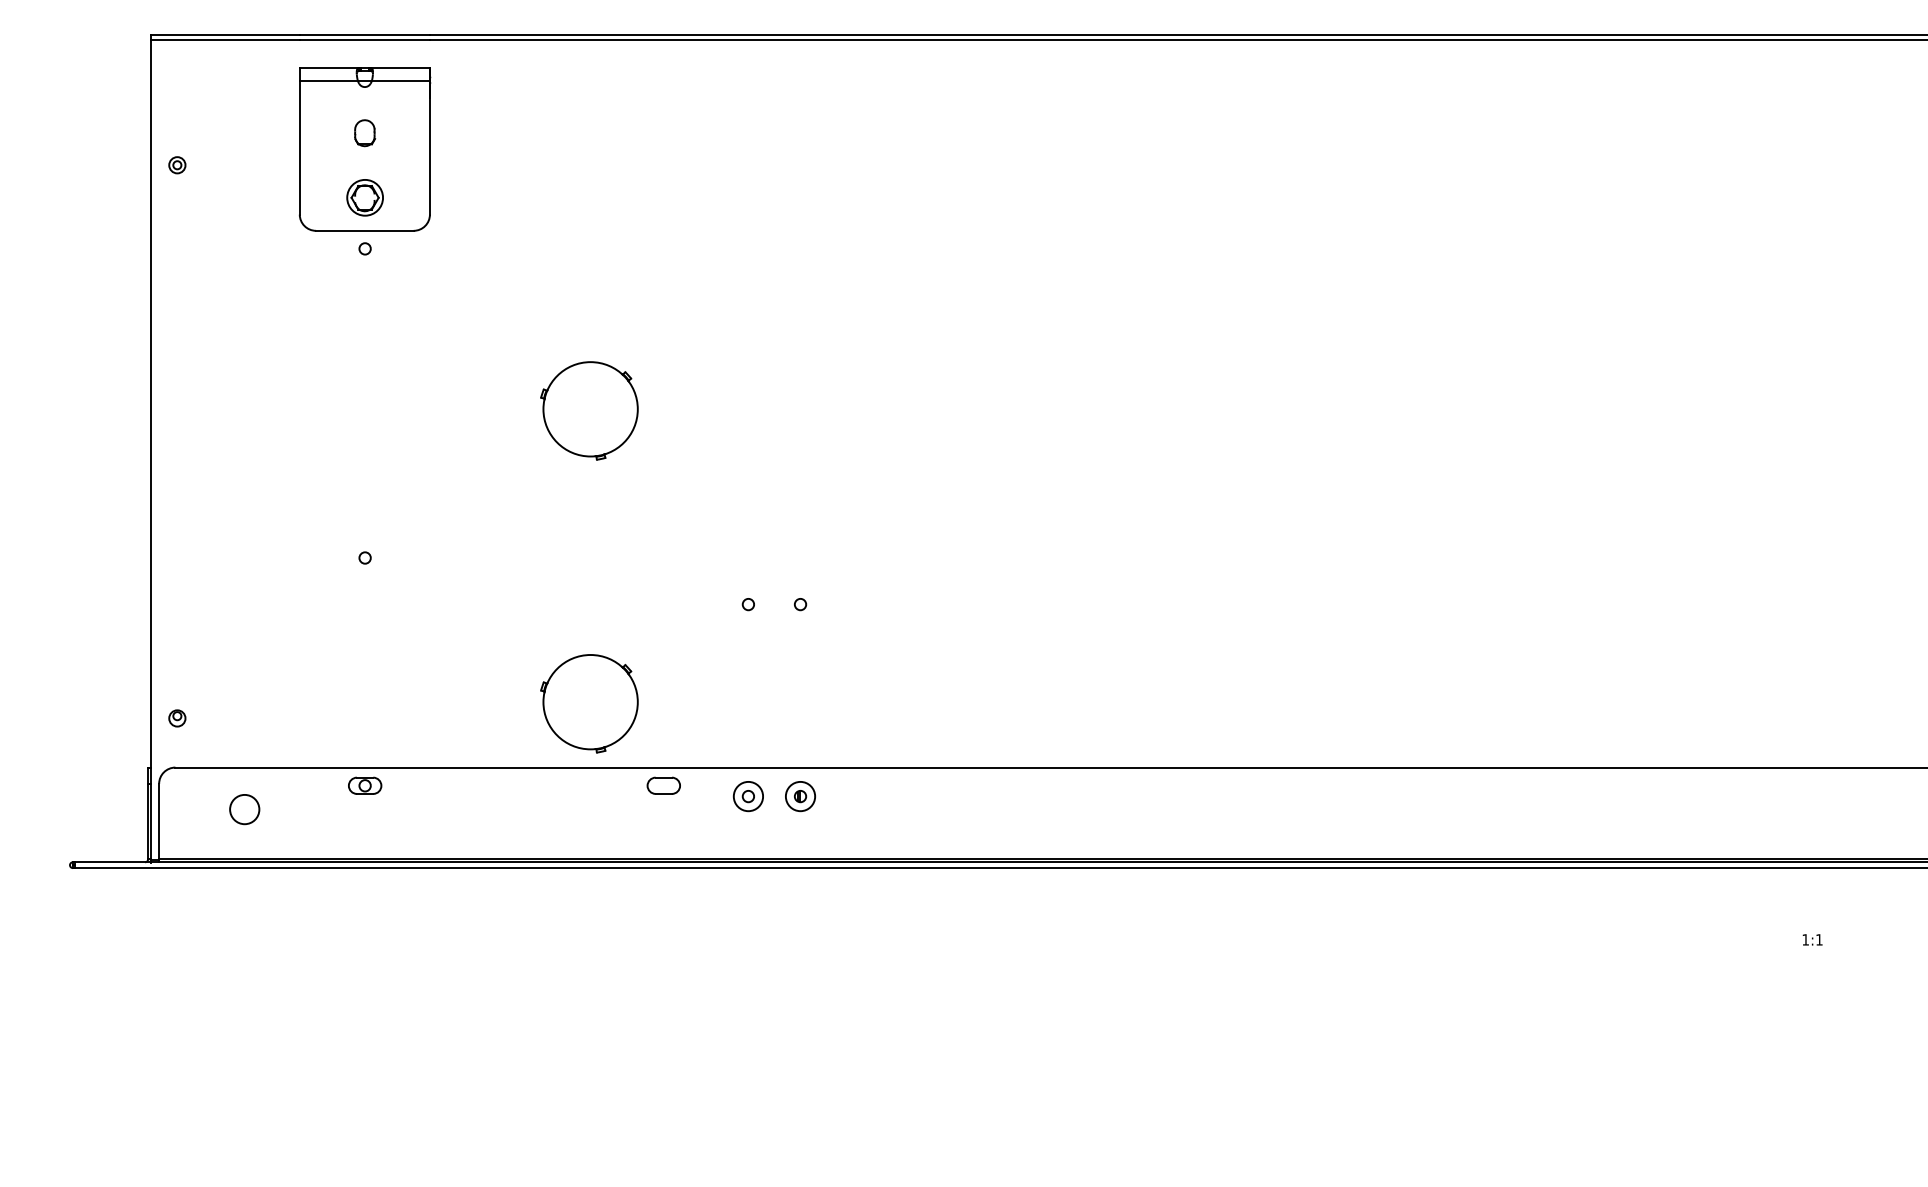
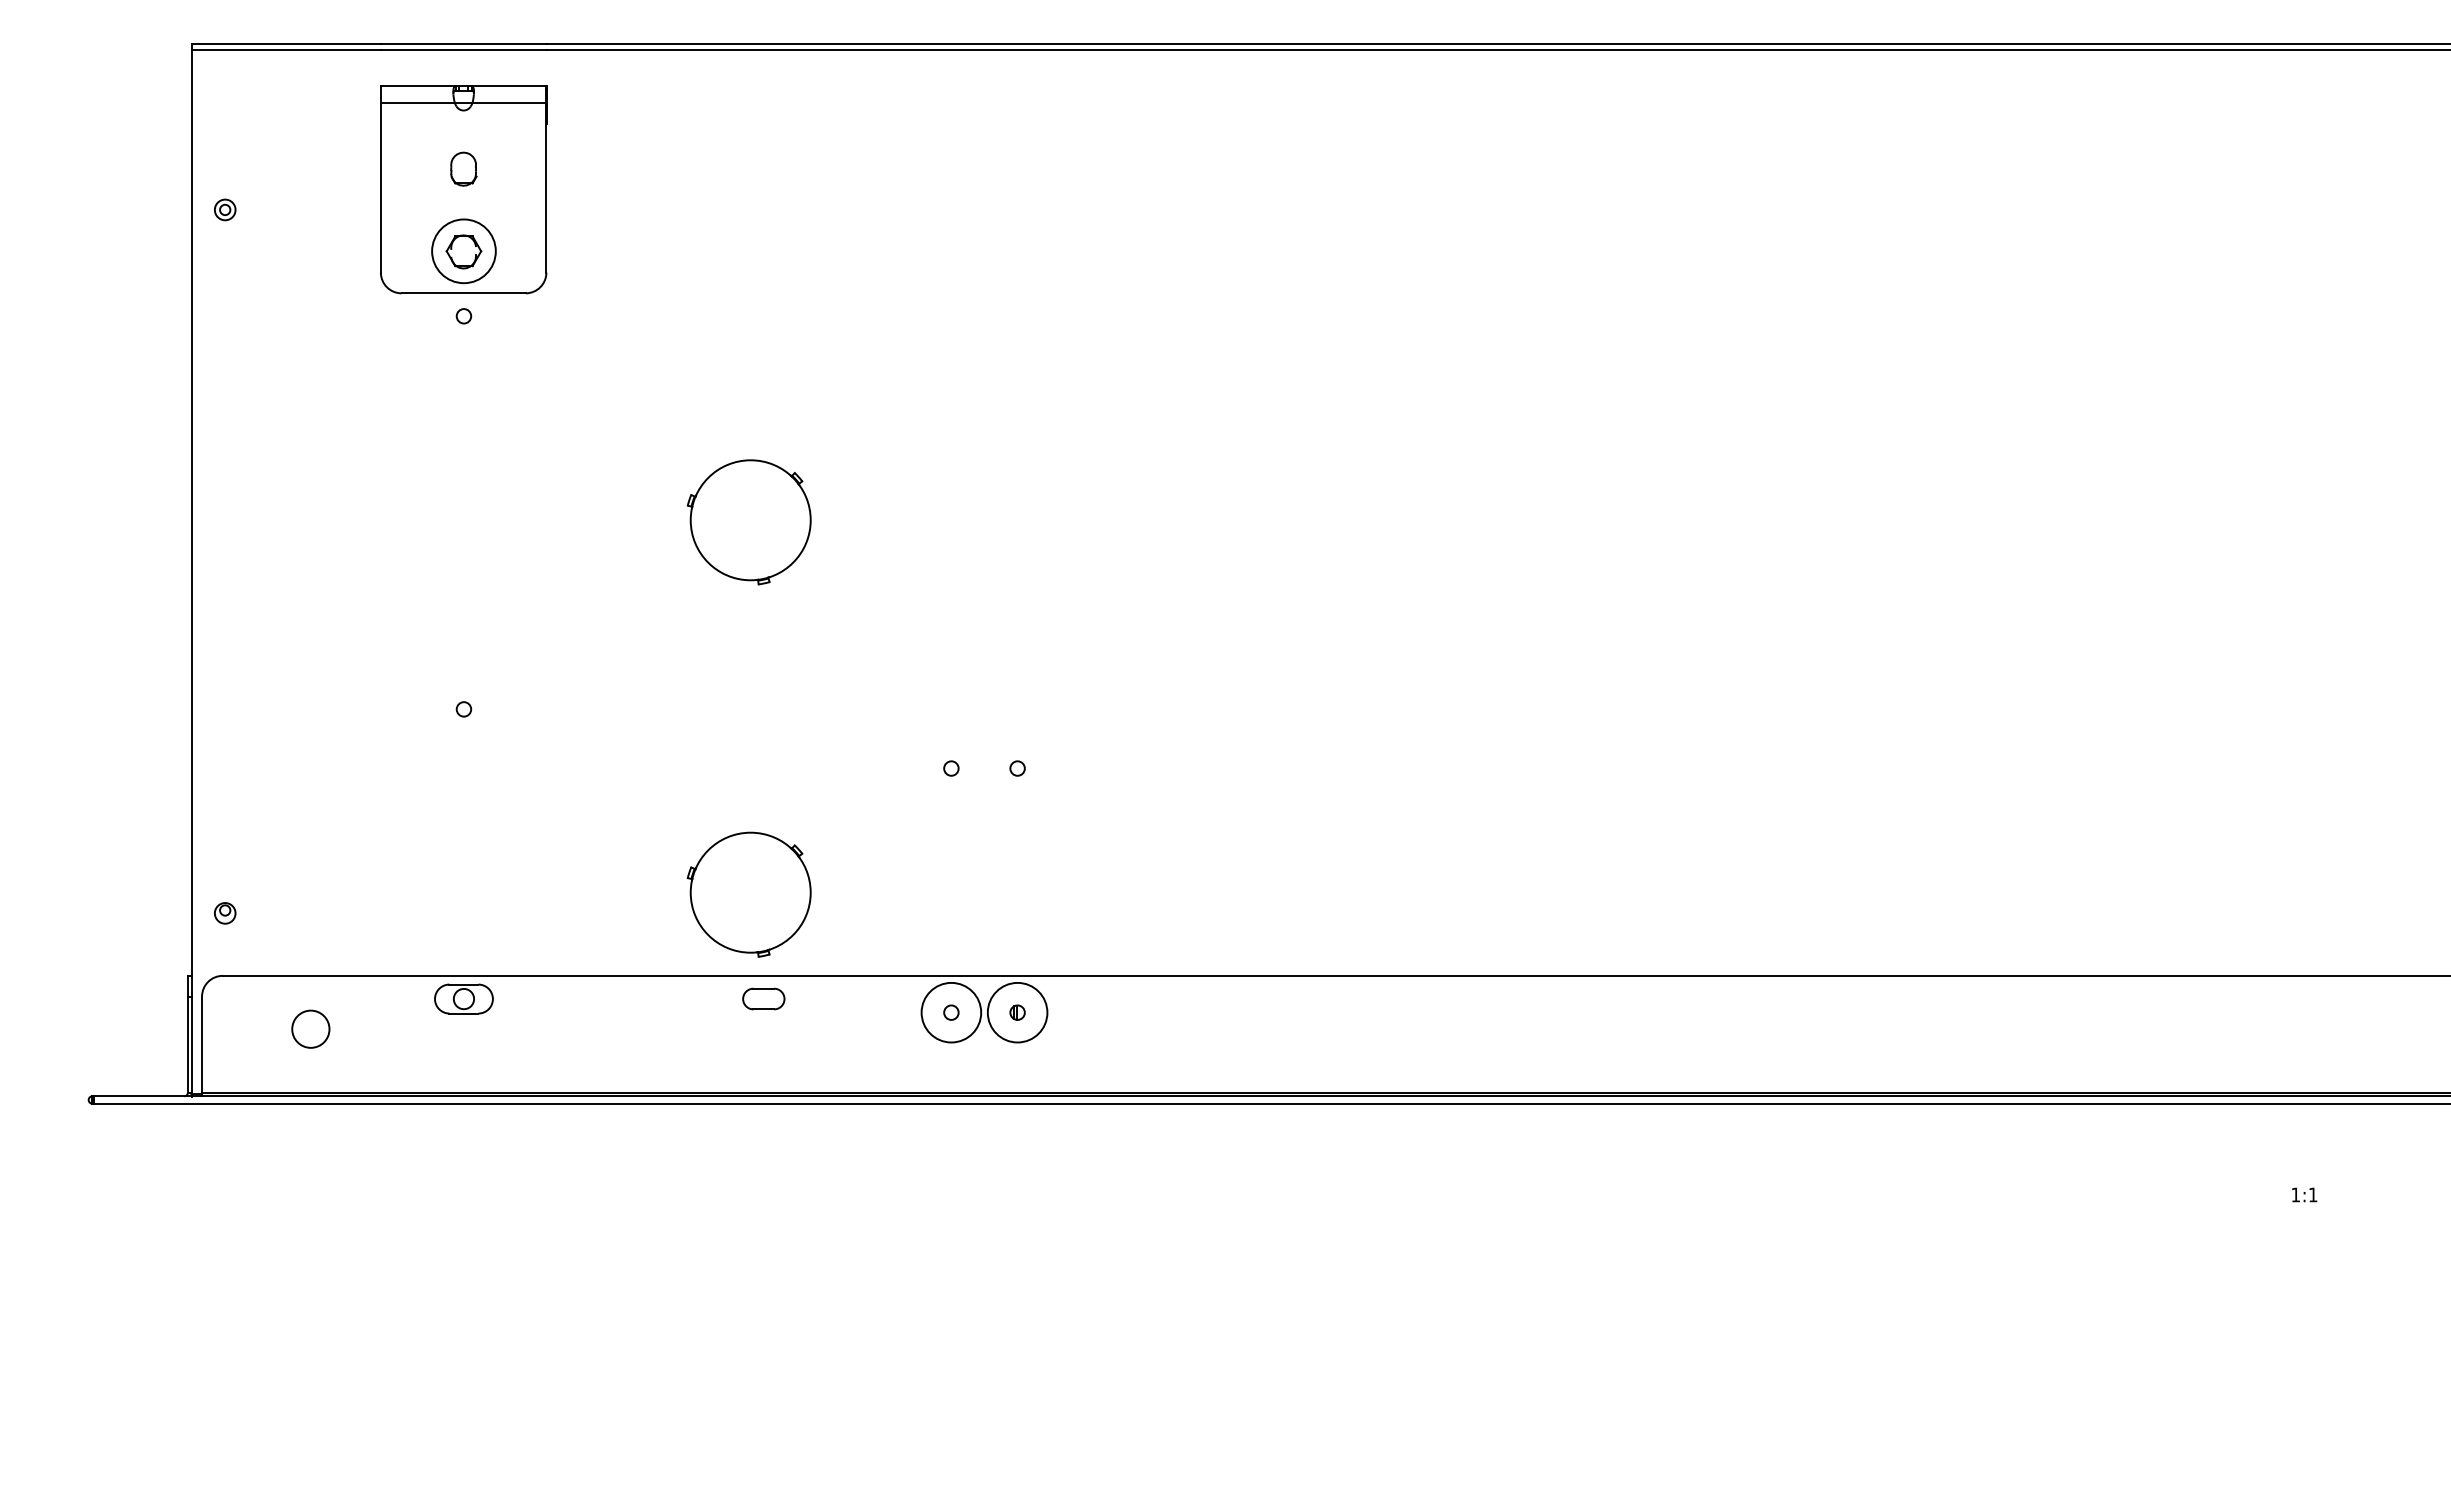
circle: (364, 197) -> (463, 251), size x1.4
part: (364, 785) -> (463, 998), size x1.4
part: (663, 785) -> (763, 998), moved
circle: (748, 796) -> (951, 1012), size x1.6
circle: (800, 796) -> (1017, 1012), size x1.6

